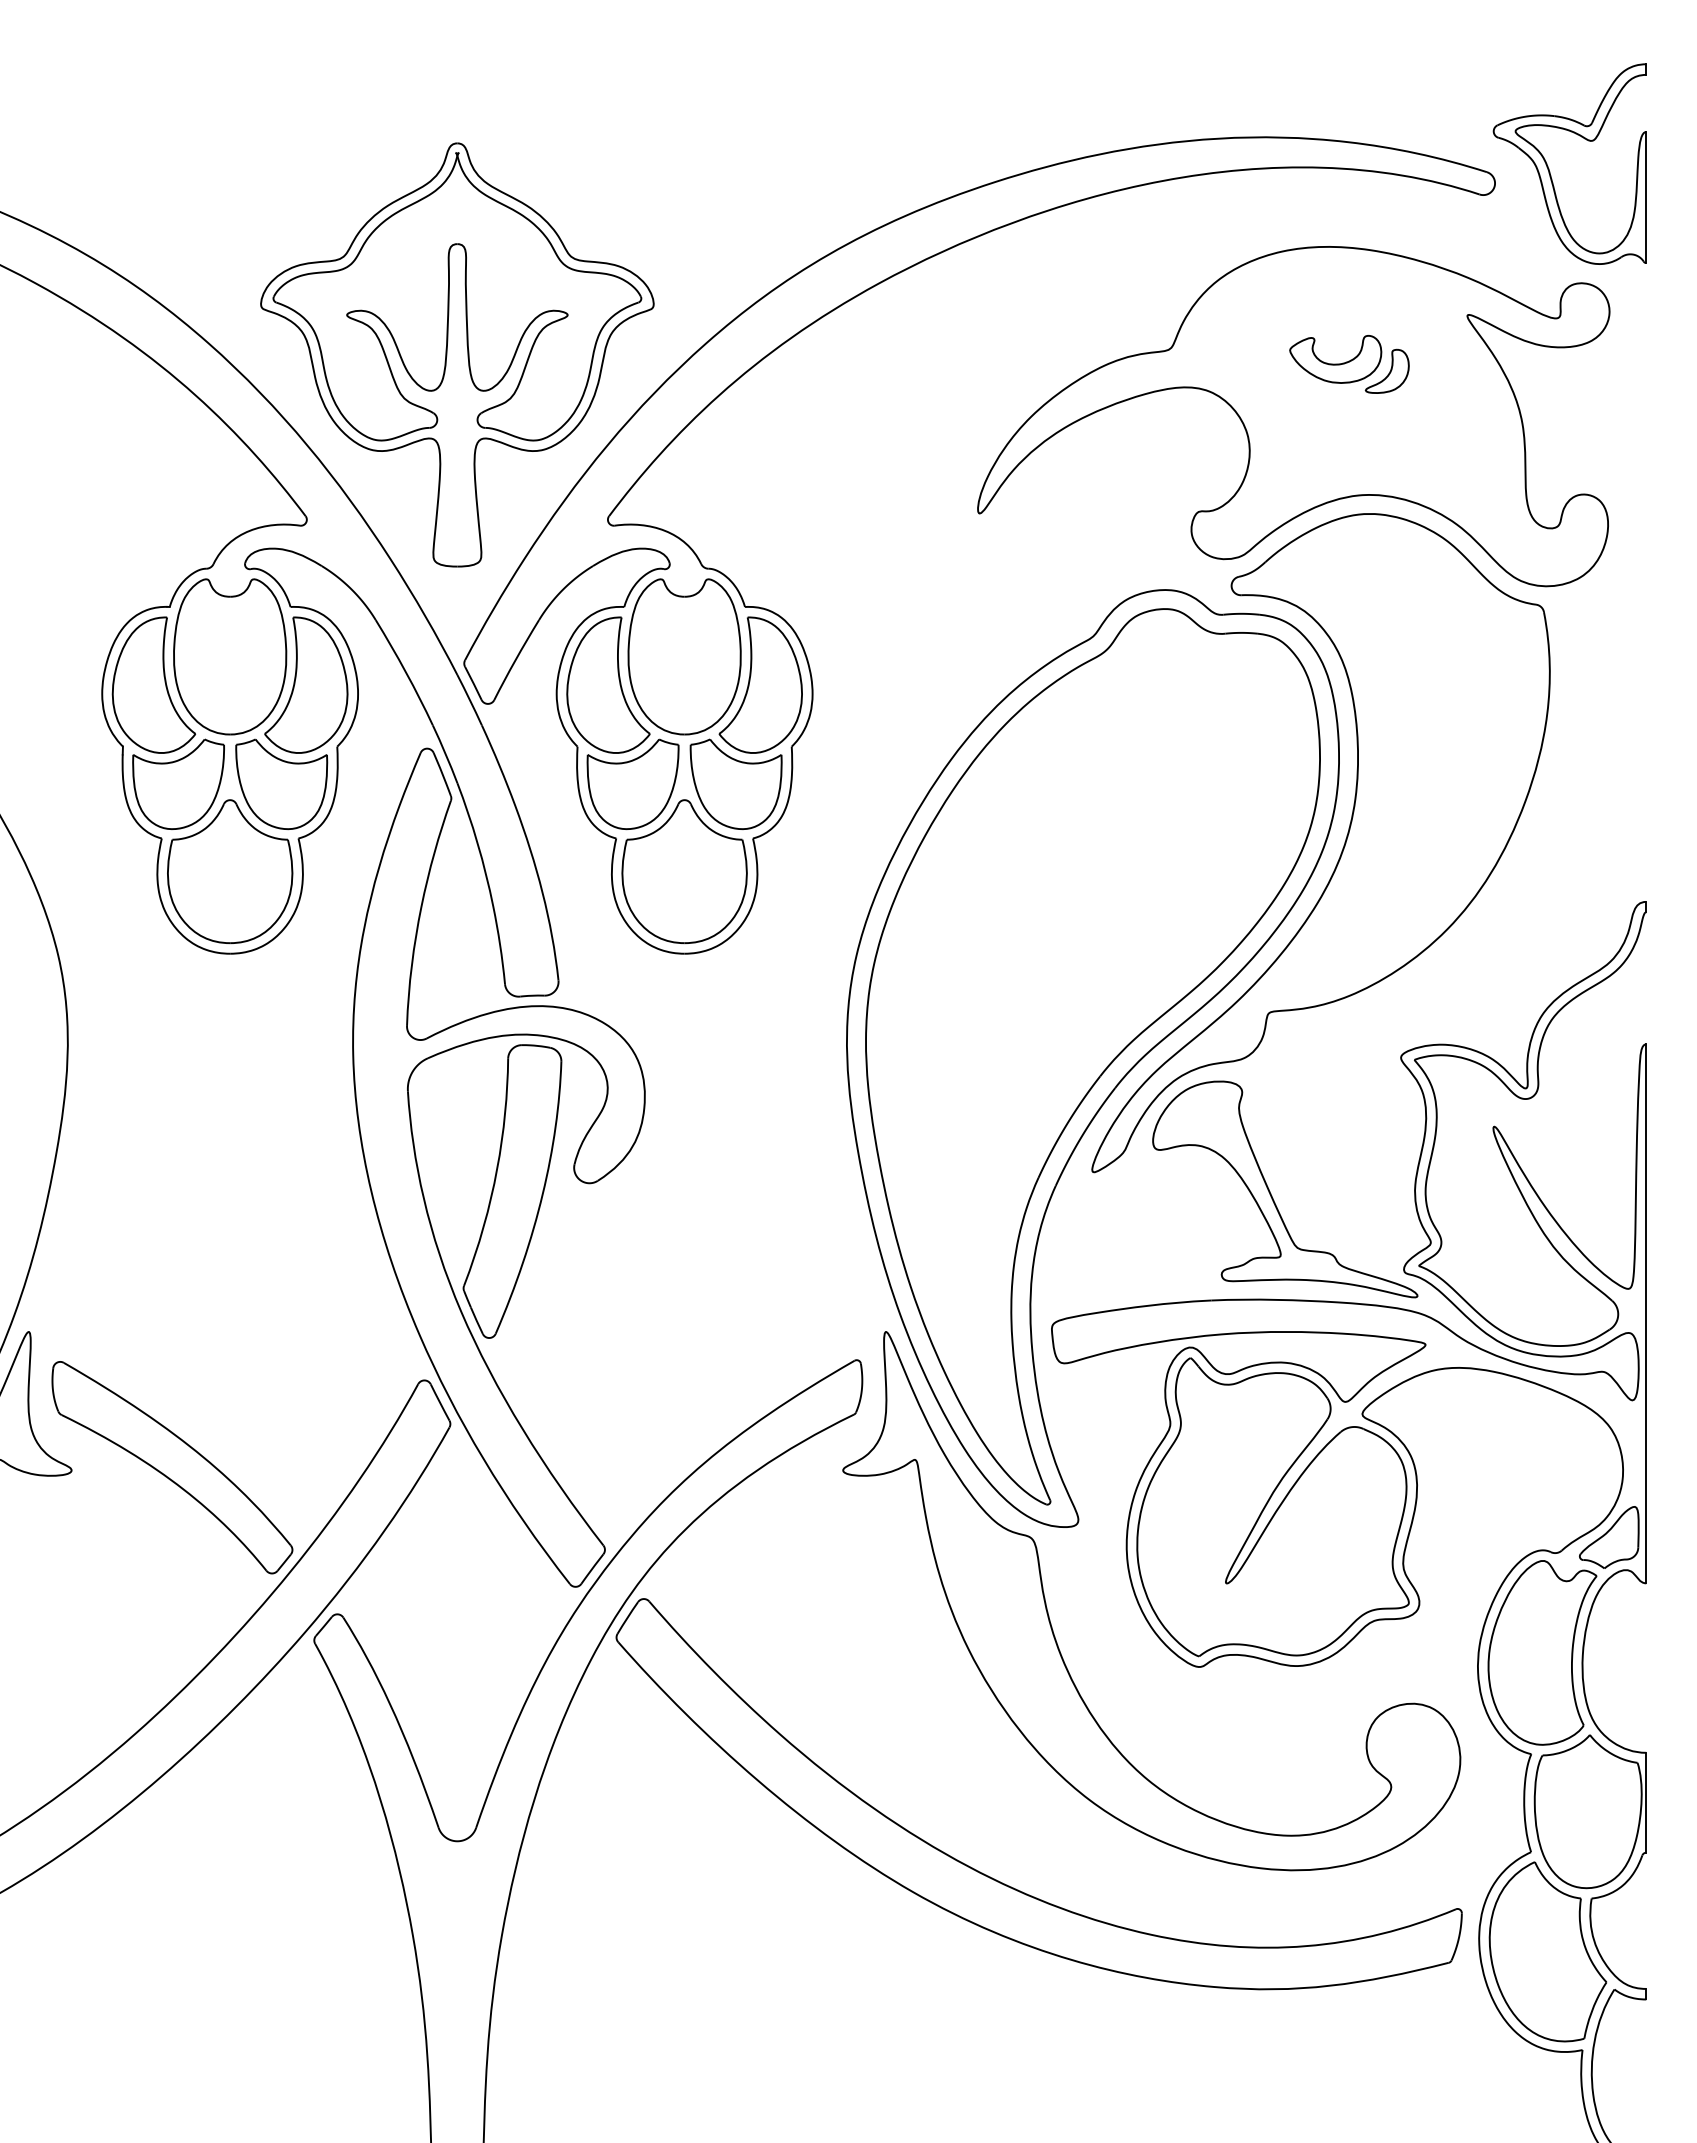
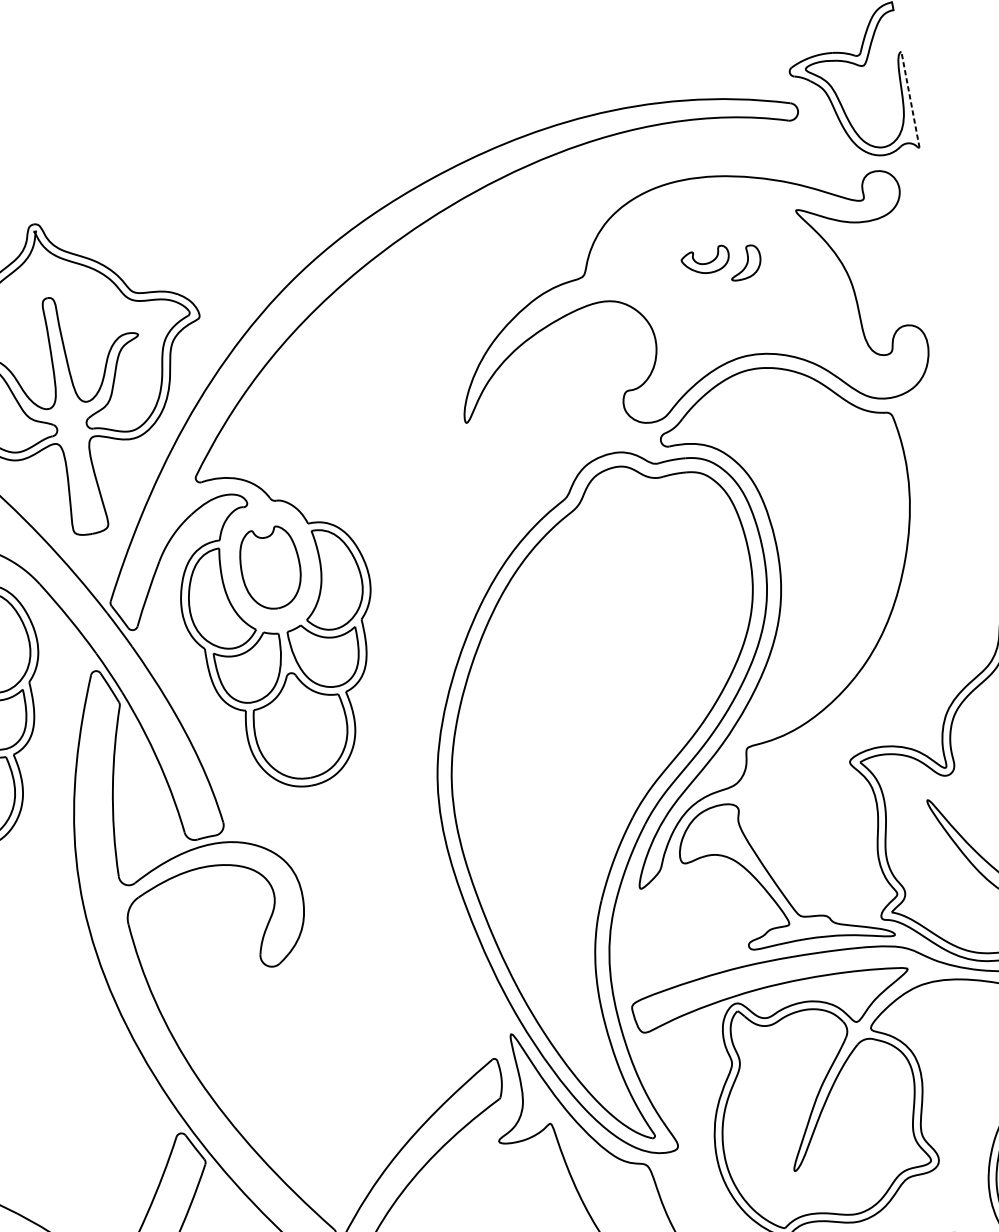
line: (1646, 197) -> (910, 99), solid -> dashed
part: (1335, 359) -> (705, 261), size x0.7
part: (684, 656) -> (270, 568), size x0.7
part: (512, 1191) -> (218, 983), removed

